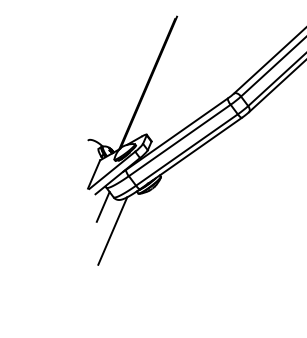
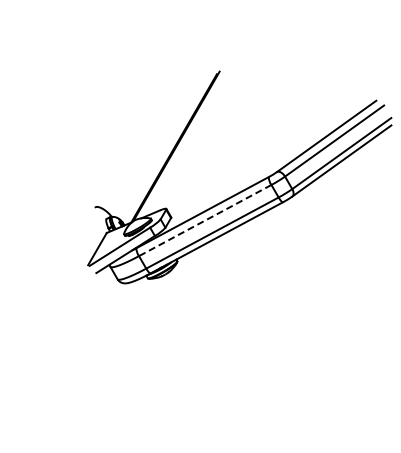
line: (179, 140) -> (204, 220), solid -> dashed
line: (103, 207) -> (103, 289), removed
line: (112, 230) -> (111, 319), removed

